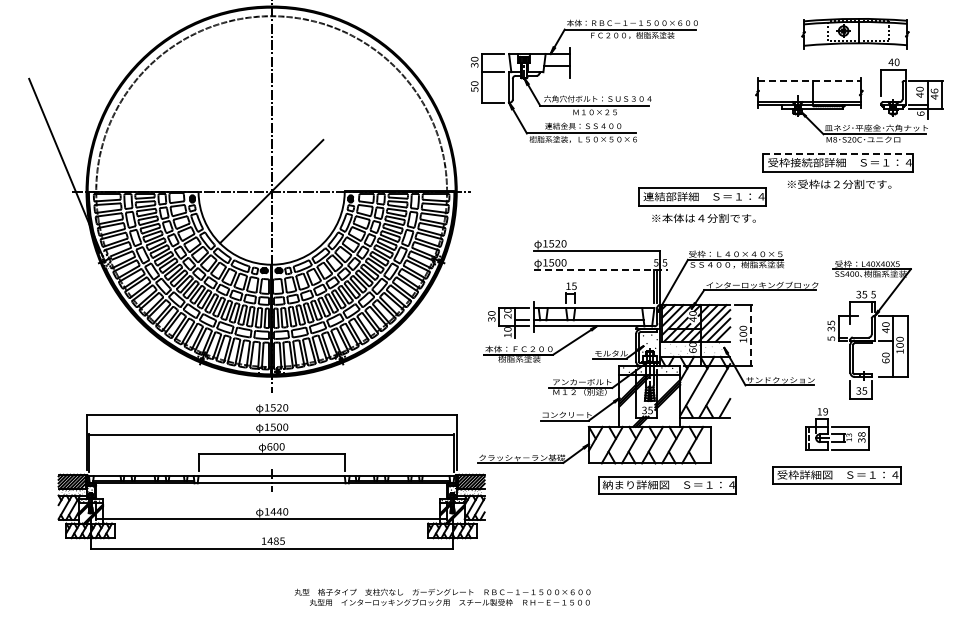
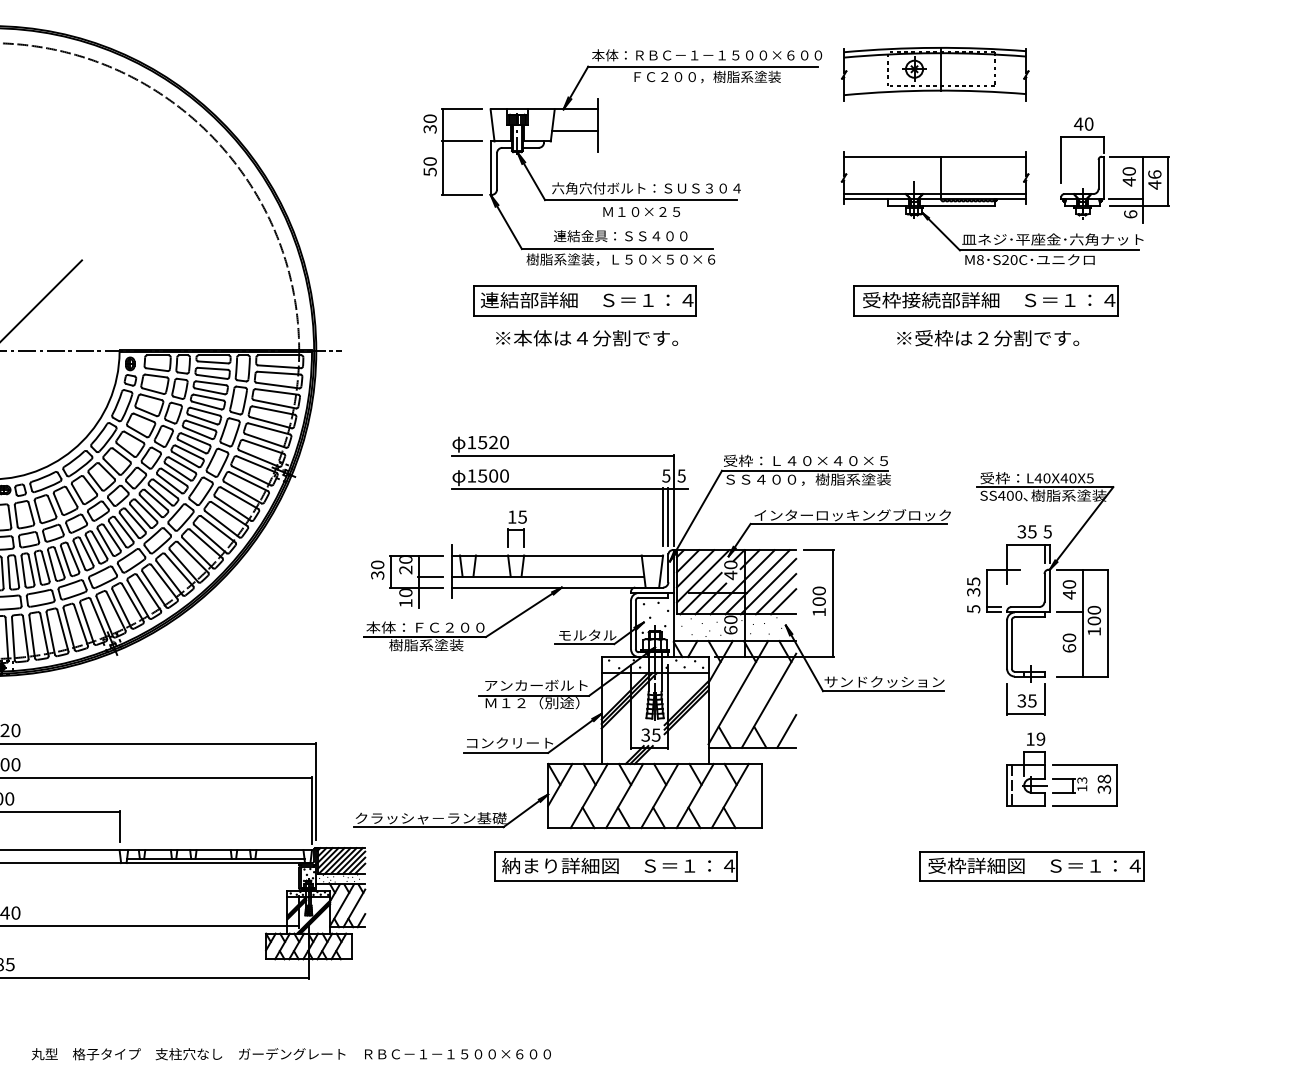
part: (855, 33) -> (935, 73), moved
part: (570, 78) -> (598, 152), moved
line: (809, 80) -> (935, 155), dashed -> solid
line: (838, 154) -> (986, 285), dashed -> solid
part: (702, 204) -> (584, 313), moved
line: (601, 270) -> (570, 489), dashed -> solid
line: (751, 336) -> (833, 605), dashed -> solid
part: (837, 429) -> (1061, 770), moved
part: (836, 475) -> (1031, 866), moved
part: (667, 485) -> (615, 866), moved

